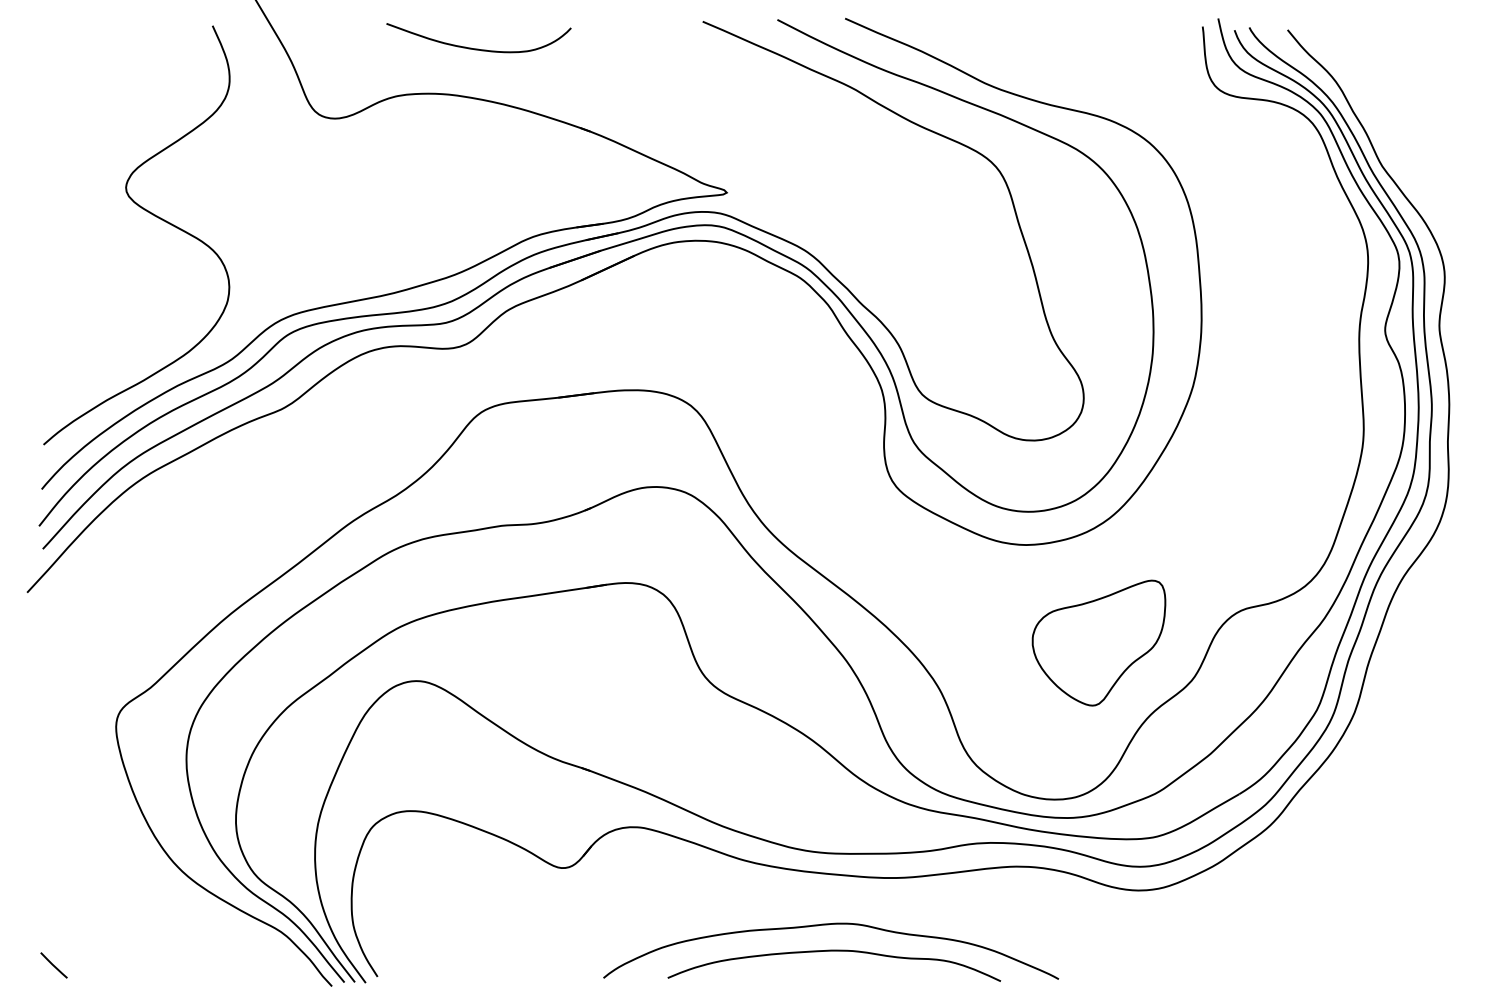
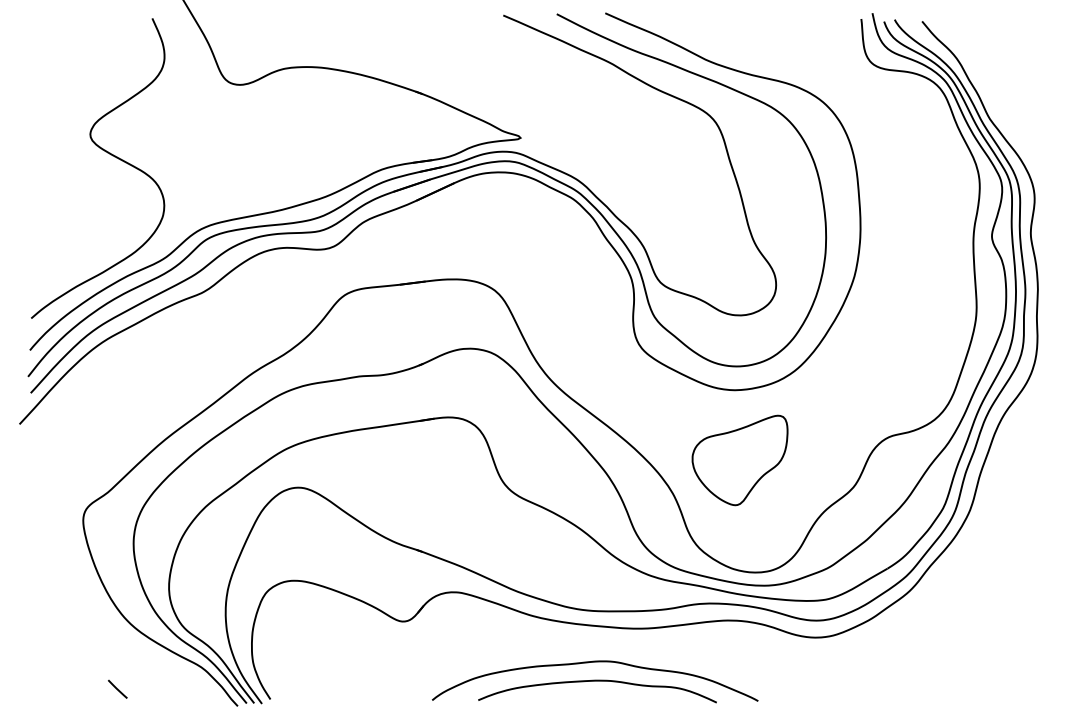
curve: (478, 48) -> (342, 34), removed
part: (1098, 643) -> (739, 460), moved
line: (53, 964) -> (117, 688), moved

